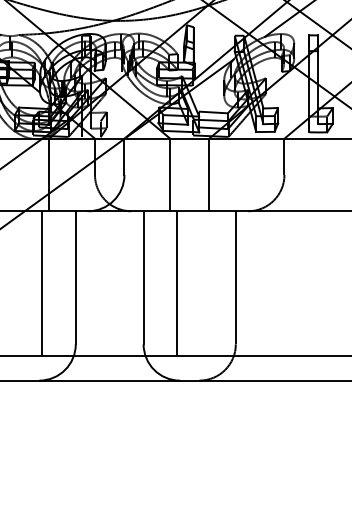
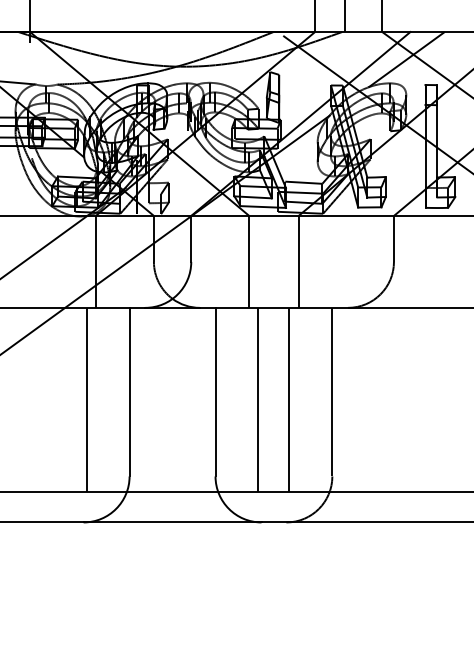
line: (201, 283) -> (289, 399), added

